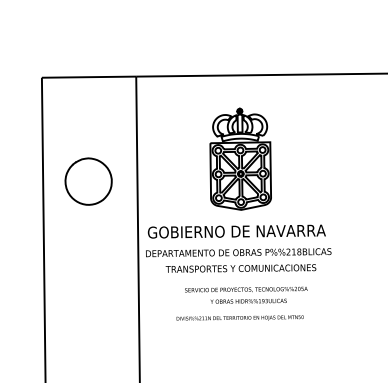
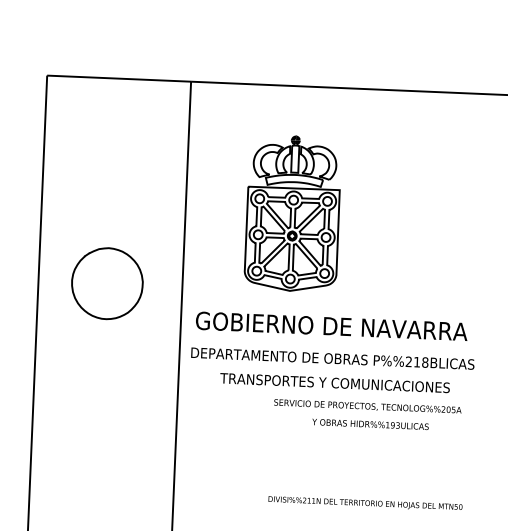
part: (240, 158) -> (293, 212), moved
part: (88, 181) -> (107, 283), moved
text: (246, 294) -> (367, 413), moved
text: (239, 317) -> (364, 502), moved

